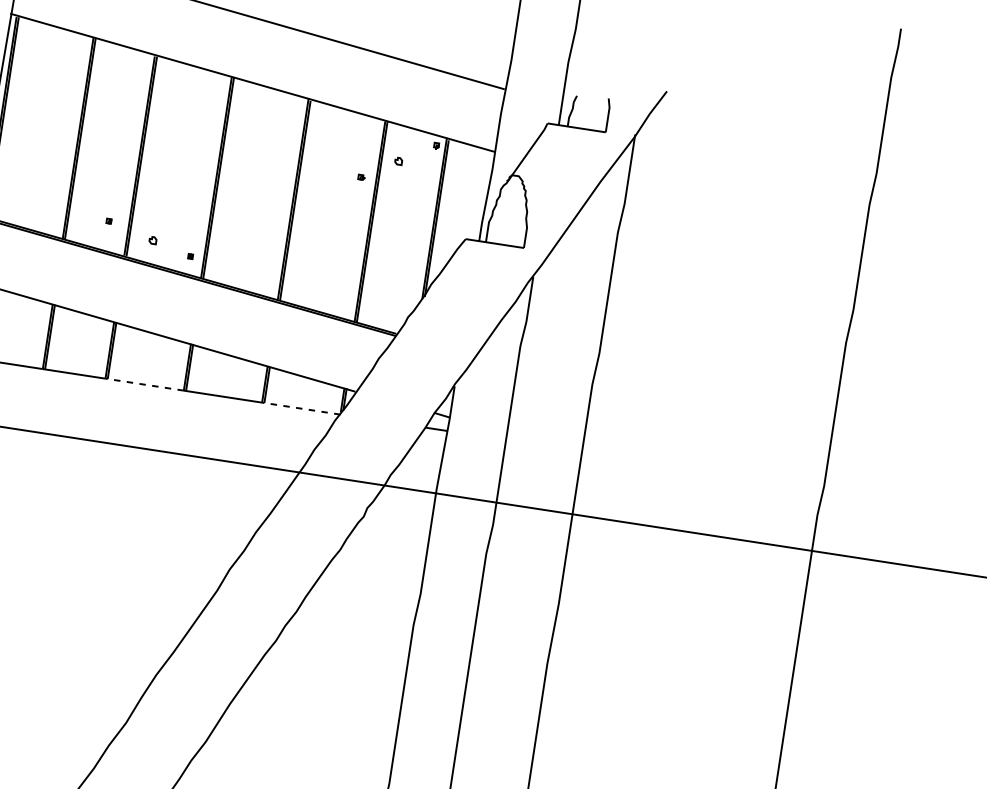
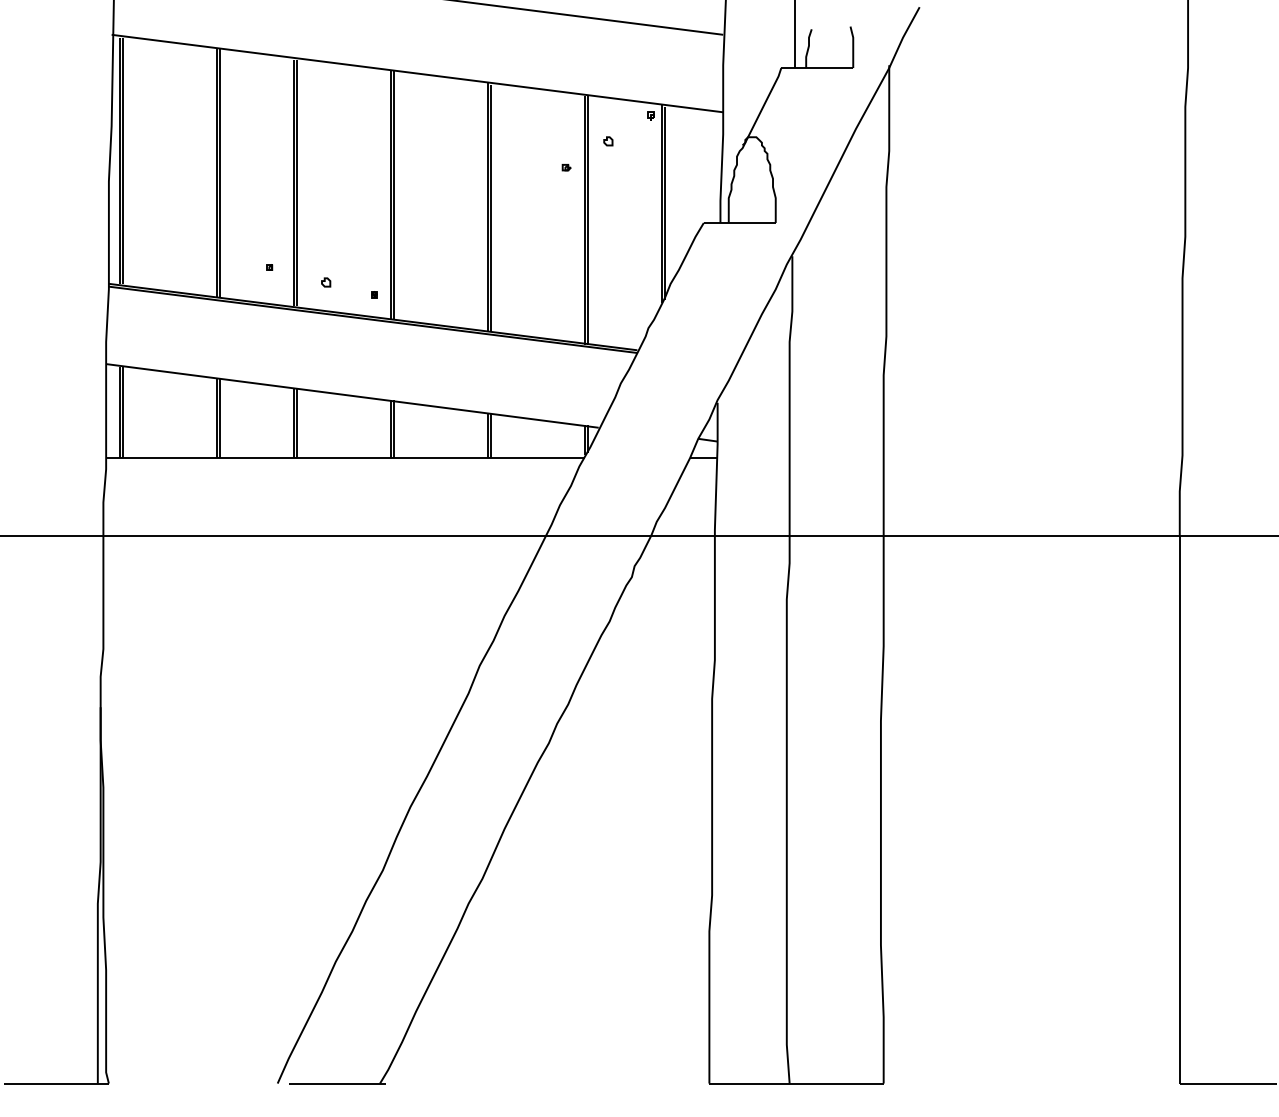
line: (145, 385) -> (343, 458), dashed -> solid
line: (302, 409) -> (537, 458), dashed -> solid

